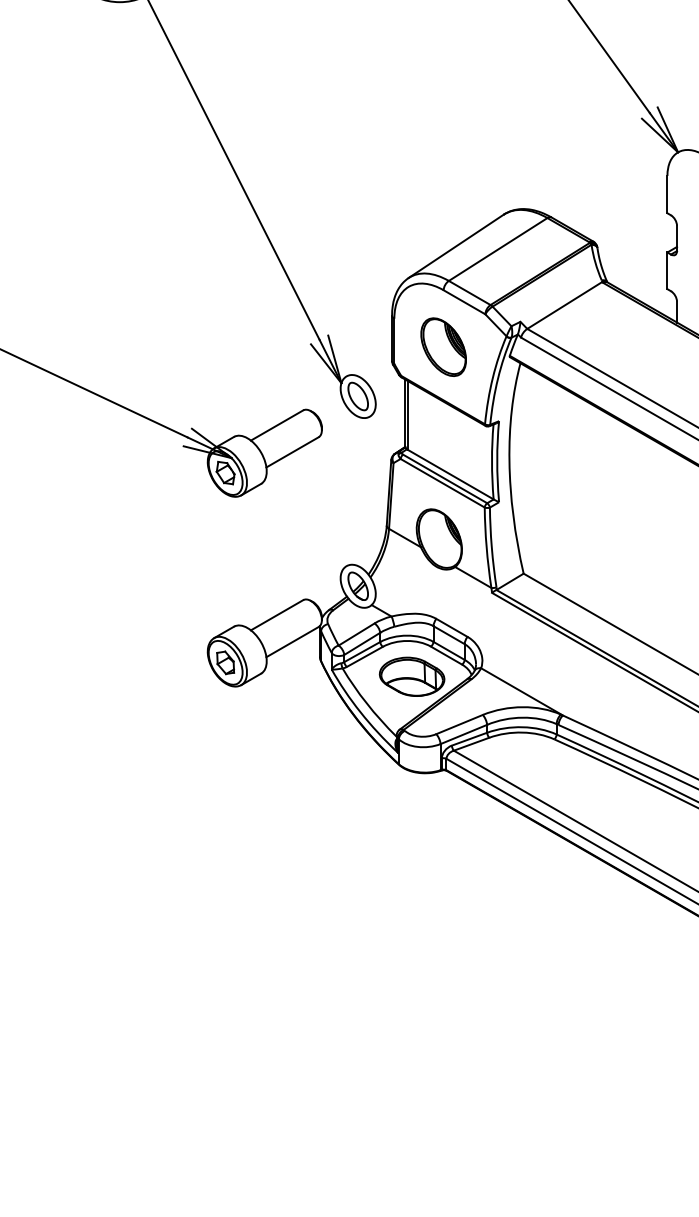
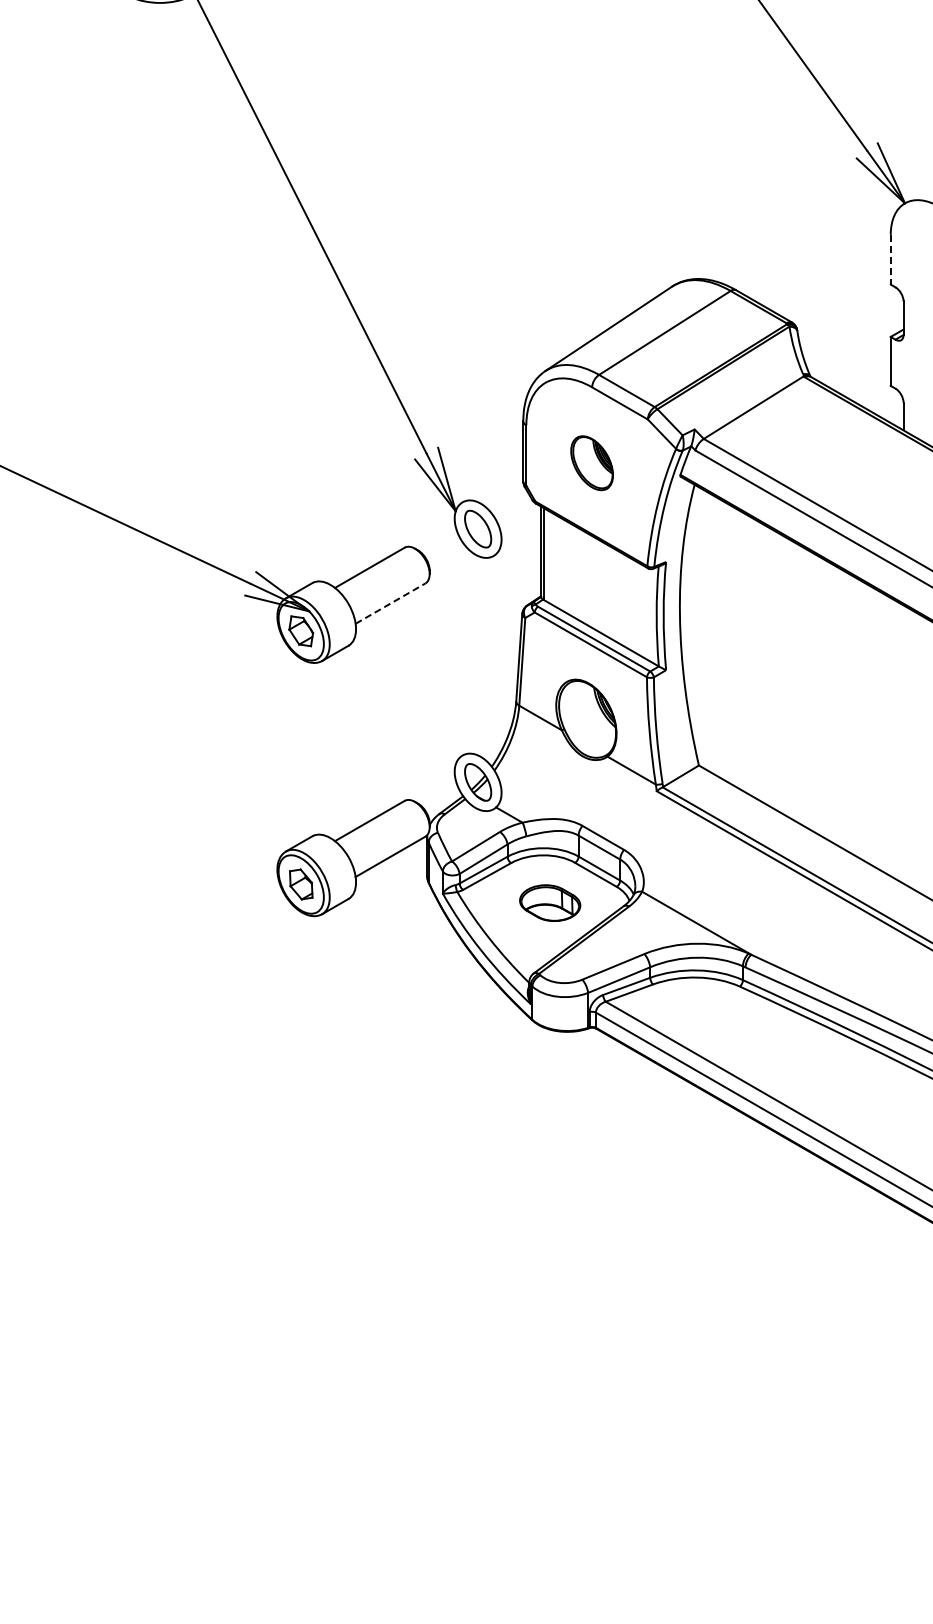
line: (667, 194) -> (890, 259), solid -> dashed
part: (443, 346) -> (591, 462), size x0.7
line: (292, 452) -> (390, 603), solid -> dashed
part: (412, 676) -> (550, 902), size x0.7

